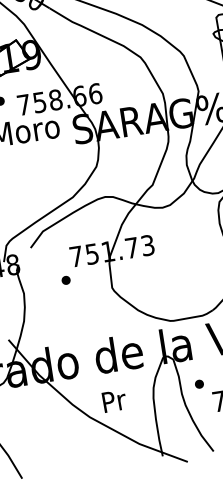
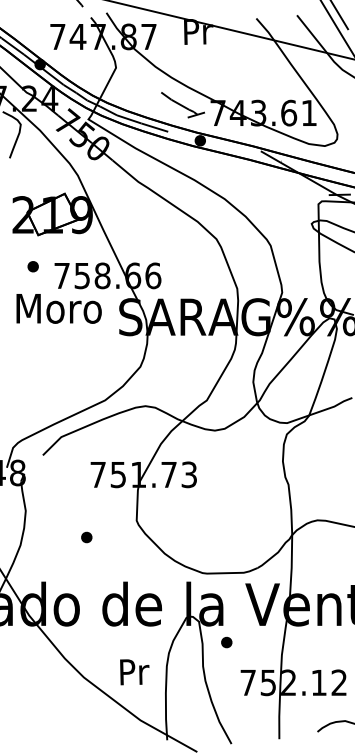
part: (65, 280) -> (86, 537), moved
part: (199, 384) -> (226, 642), moved
text: (114, 401) -> (134, 672), moved

